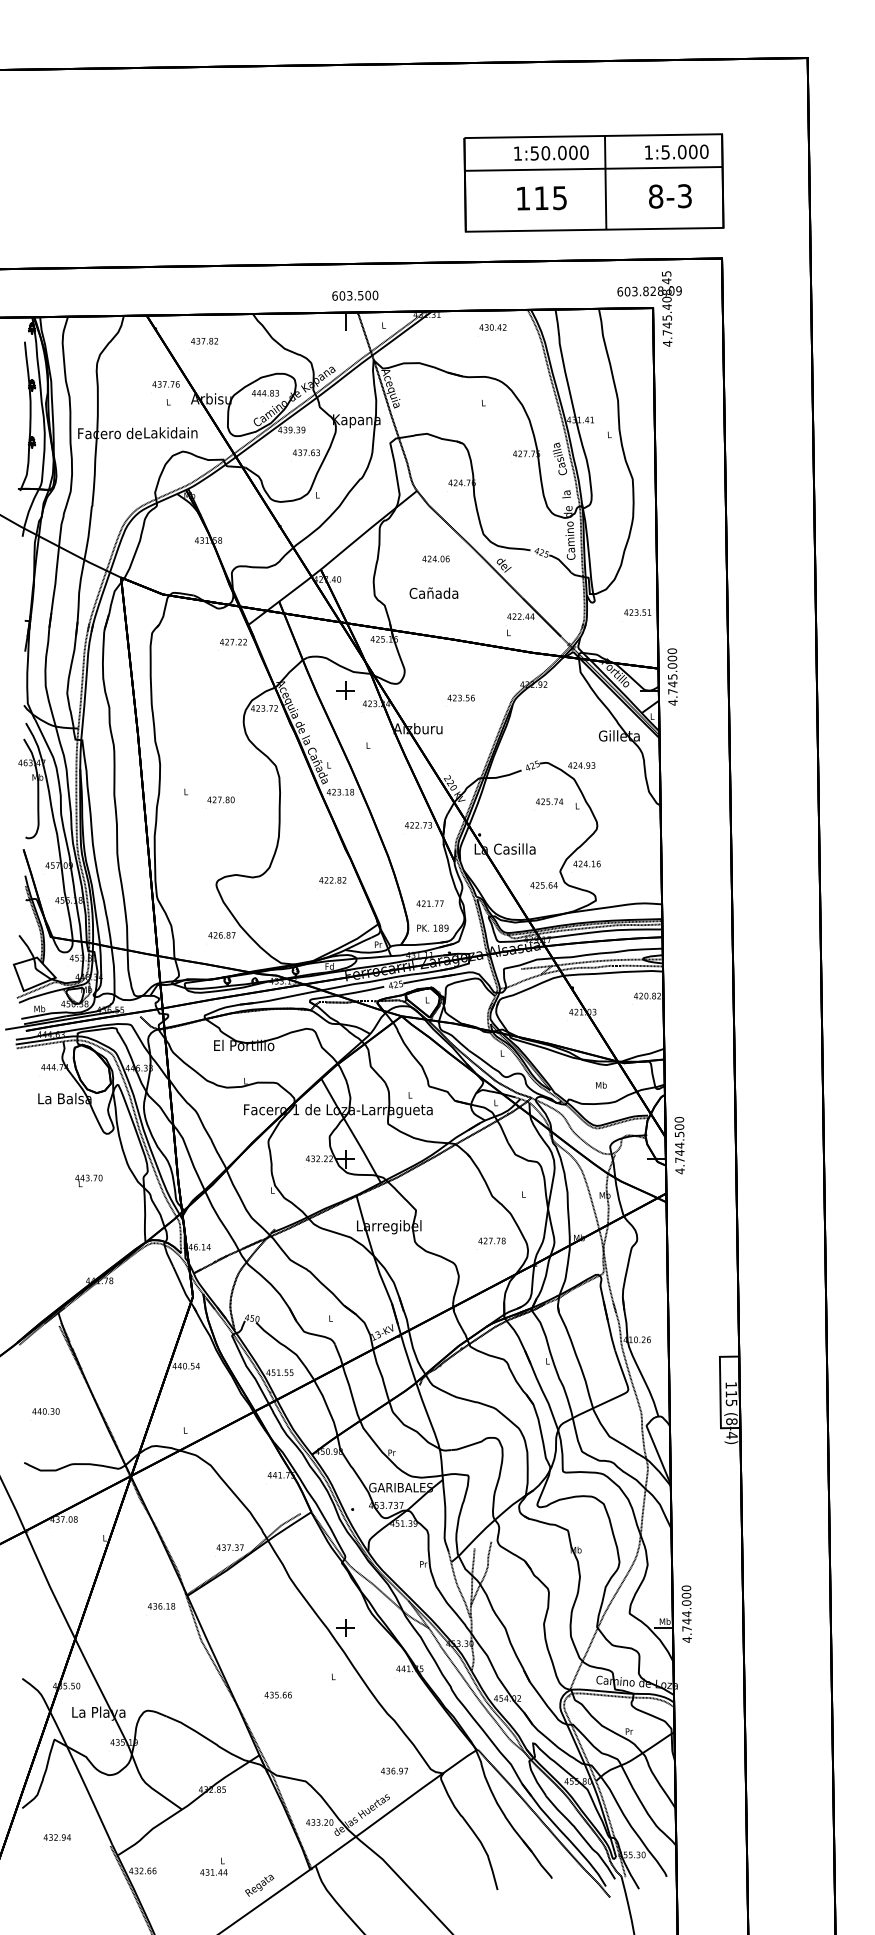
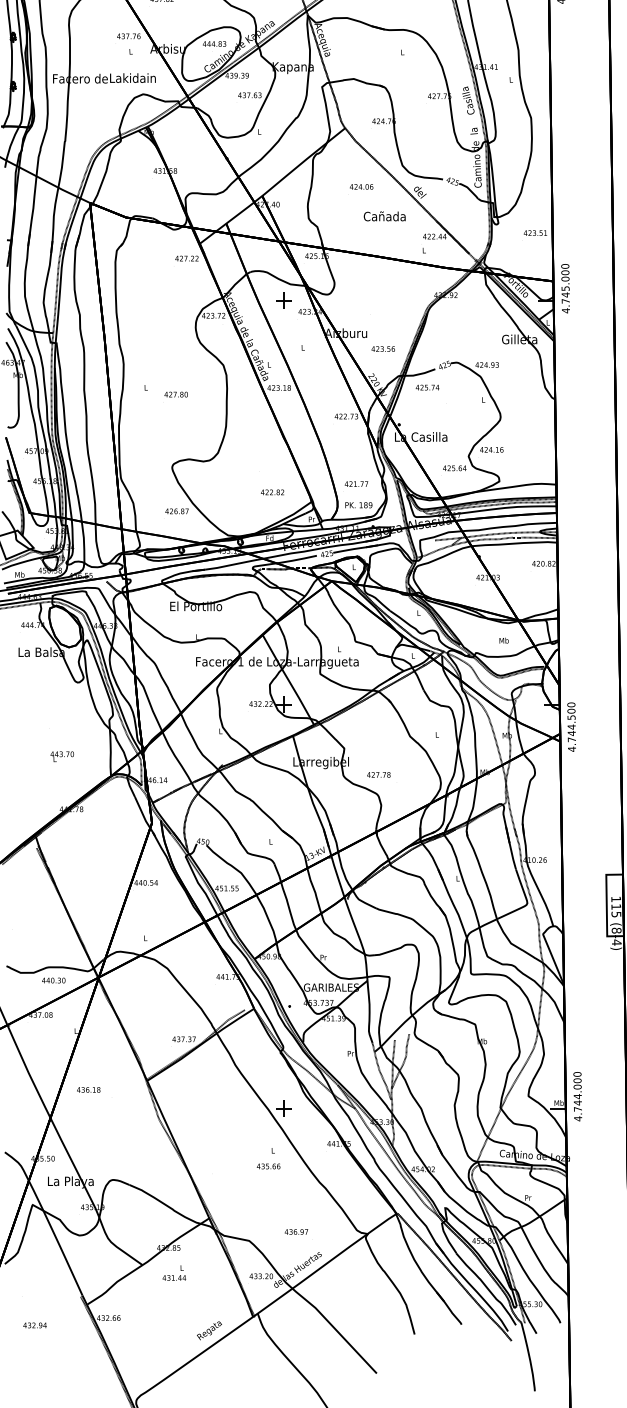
text: (433, 592) -> (384, 215), moved
text: (460, 697) -> (382, 348), moved
text: (549, 801) -> (427, 387), moved
text: (332, 880) -> (272, 492), moved
text: (679, 1145) -> (571, 727), moved
text: (88, 1180) -> (61, 756), moved
text: (491, 1240) -> (378, 774), moved
text: (45, 1411) -> (53, 980), moved
text: (161, 1606) -> (88, 1090), moved
text: (277, 1694) -> (267, 1165), moved
text: (394, 1770) -> (296, 1231), moved
text: (56, 1837) -> (34, 1325), moved
text: (213, 1866) -> (174, 1272), moved

